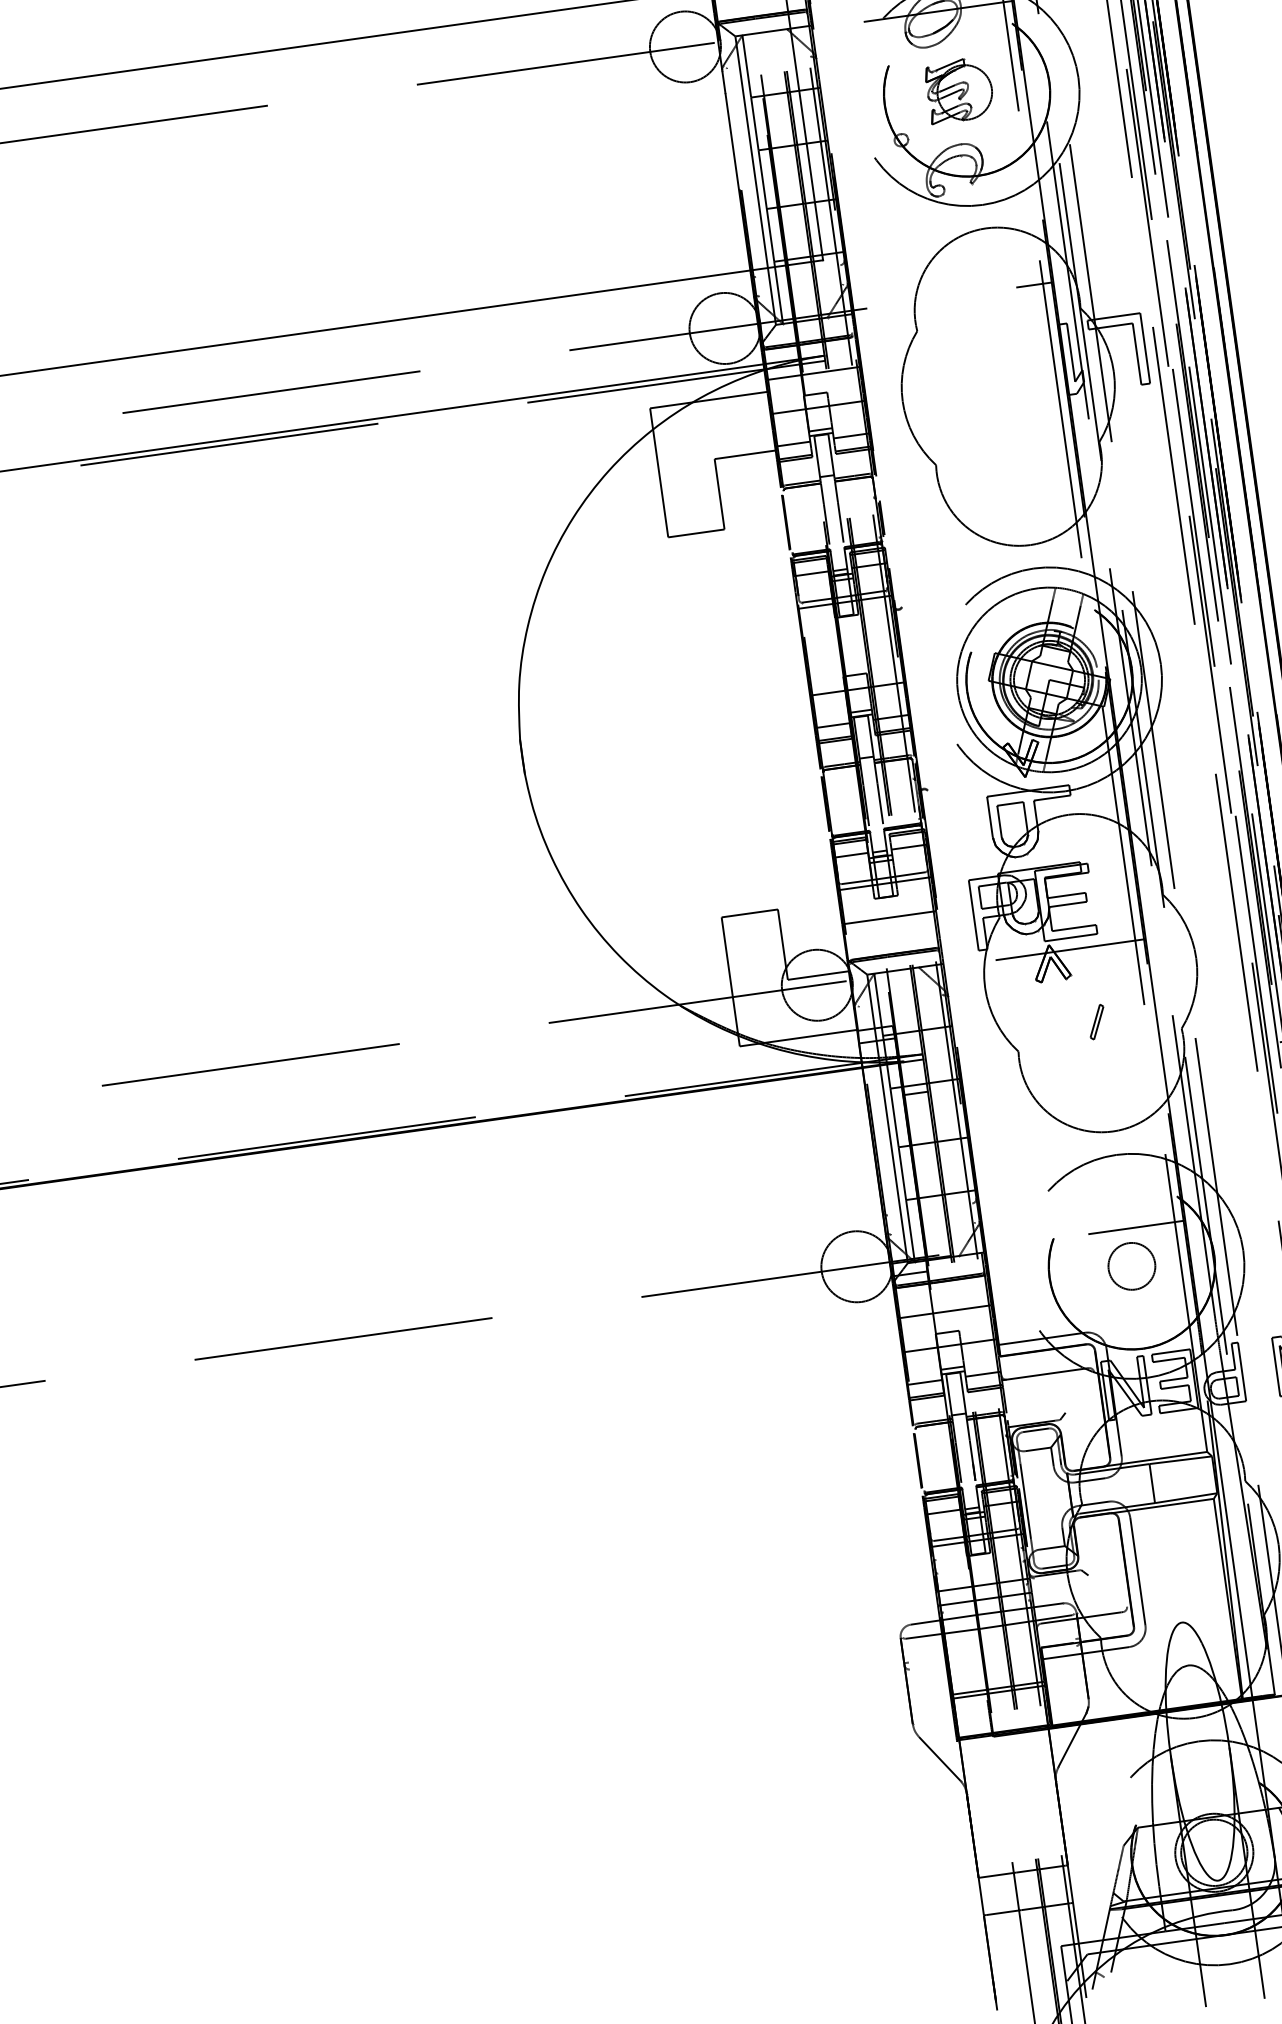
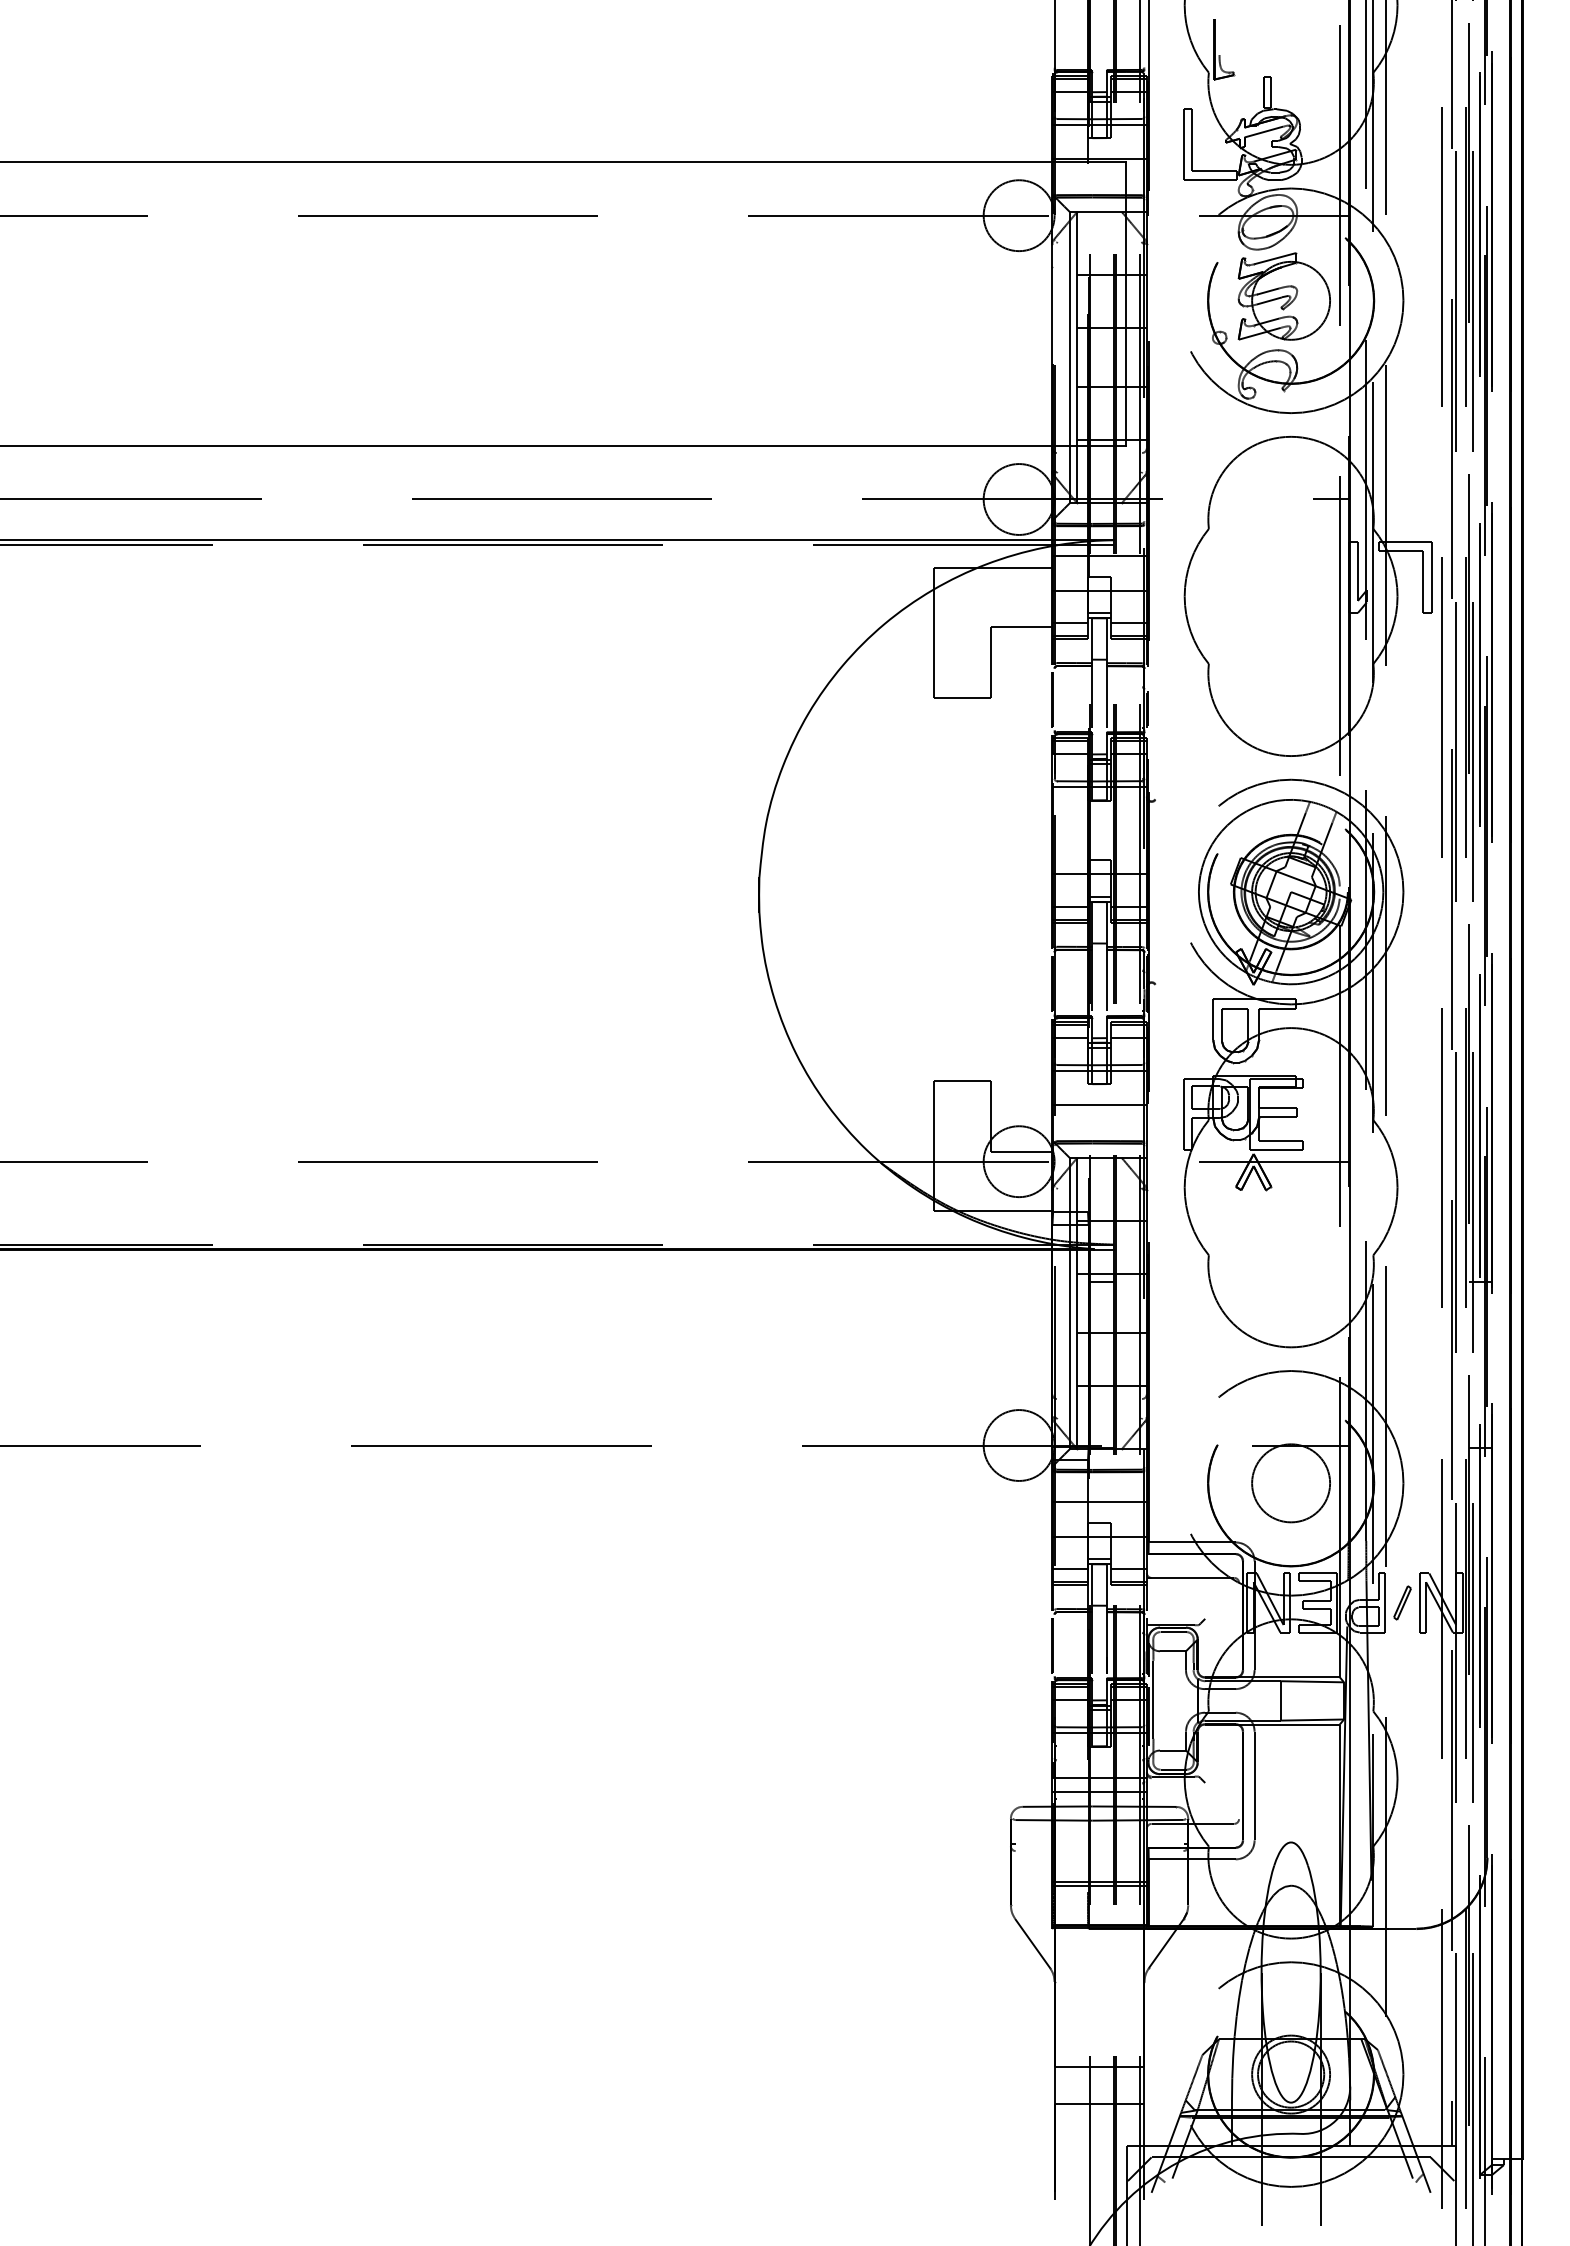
part: (958, 90) -> (1283, 296), size x1.43
part: (1096, 1021) -> (1402, 1602), moved
circle: (1132, 1266) -> (1291, 1483), size x1.67

